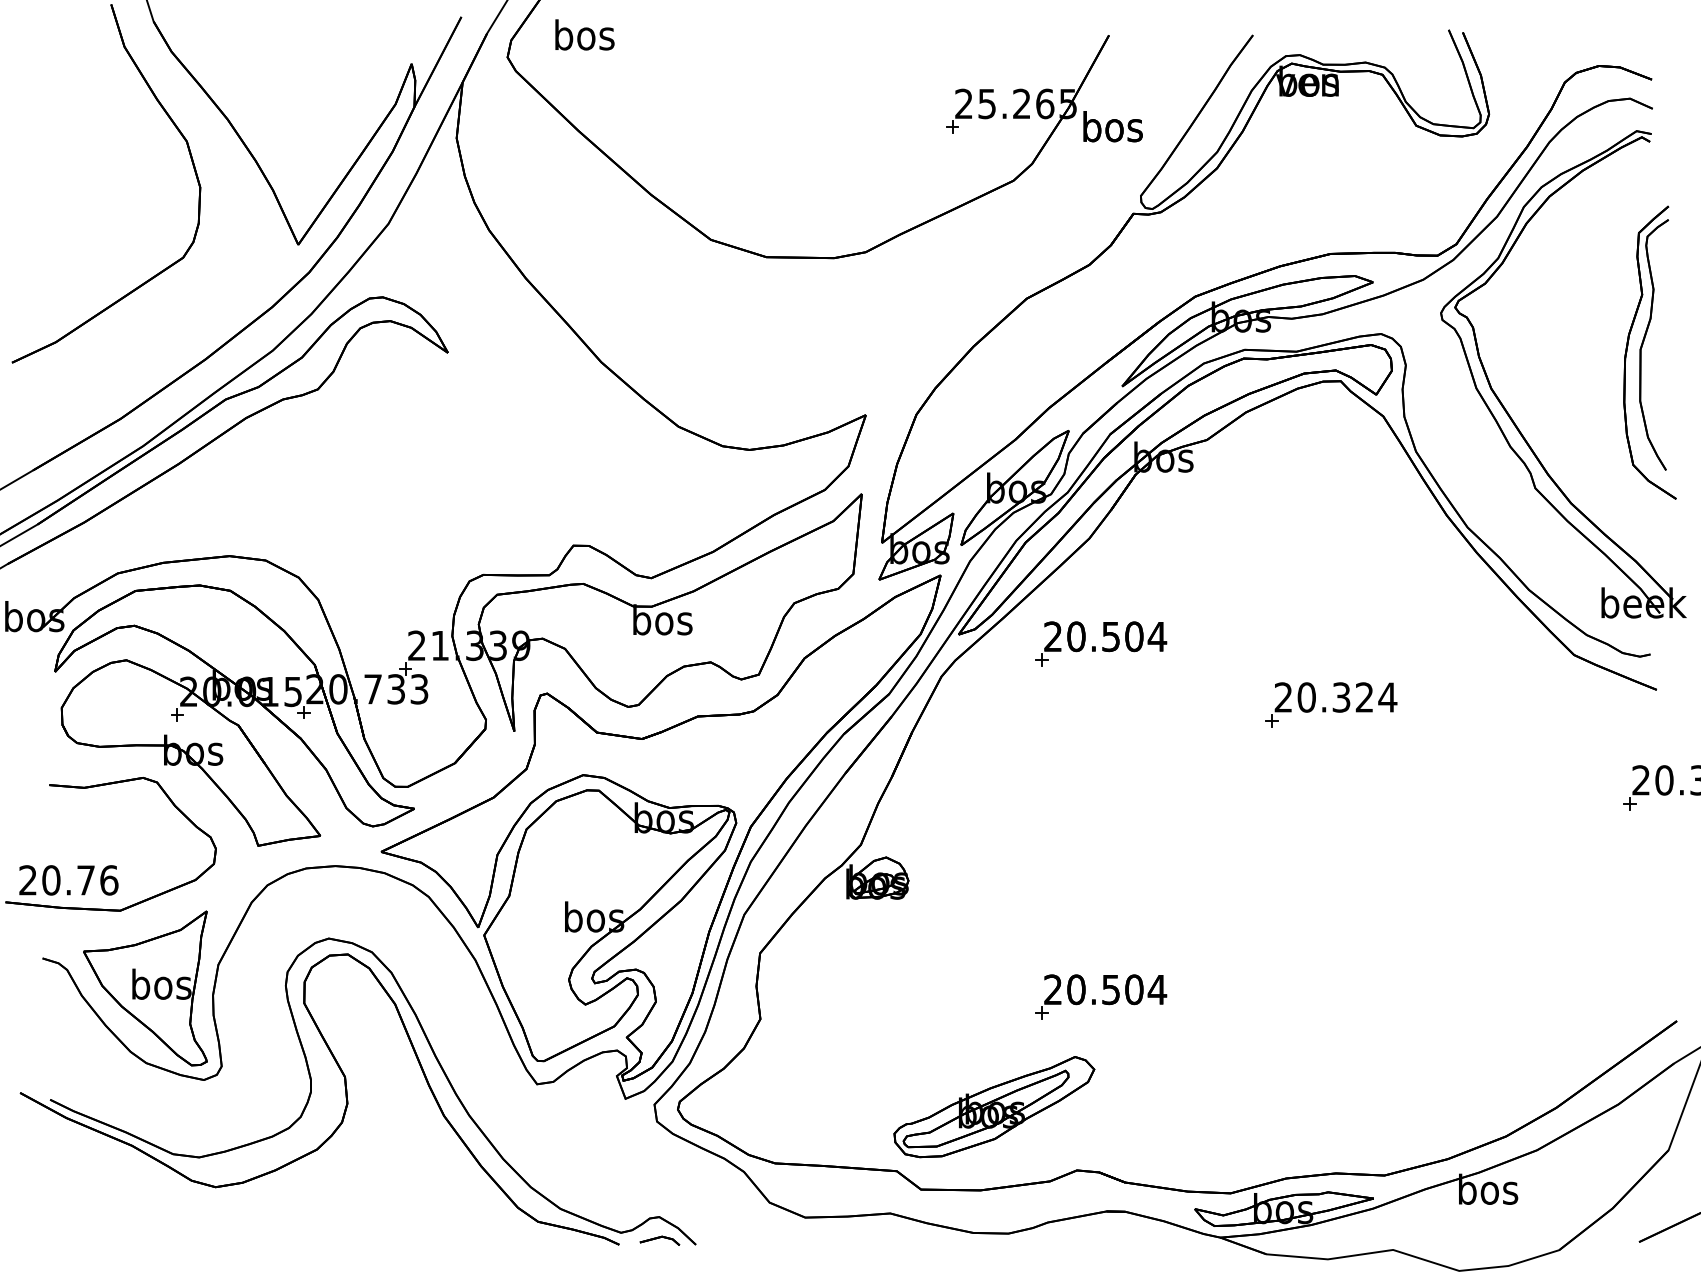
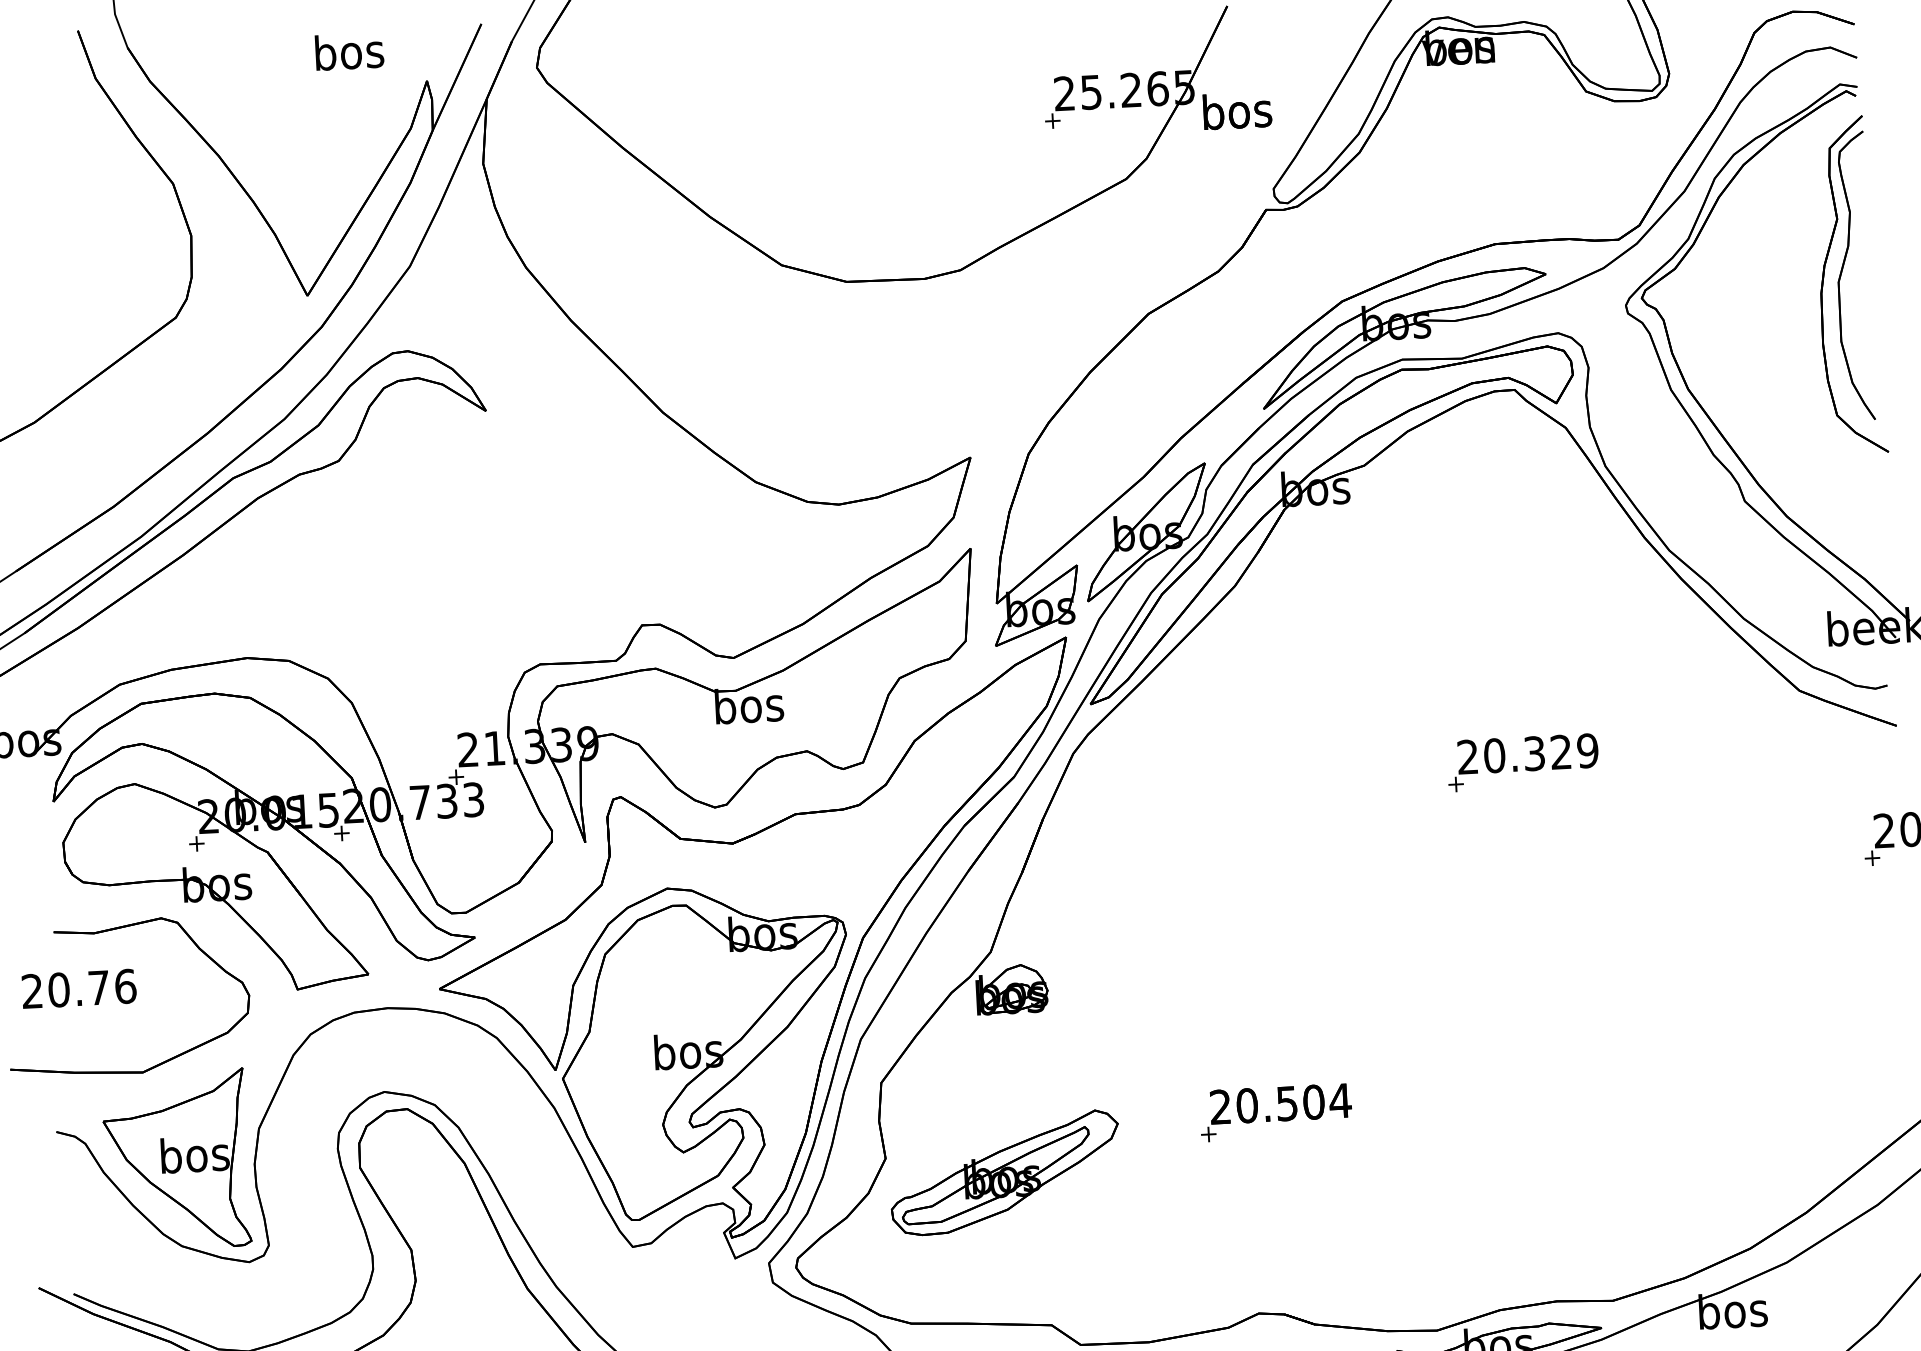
text: (584, 34) -> (349, 51), moved
part: (1641, 352) -> (1839, 285), moved
part: (1101, 643) -> (1255, 705), removed
text: (1387, 697) -> (1587, 750), 20.324 -> 20.329
text: (68, 880) -> (78, 989), moved
part: (994, 1107) -> (1005, 1173), moved

